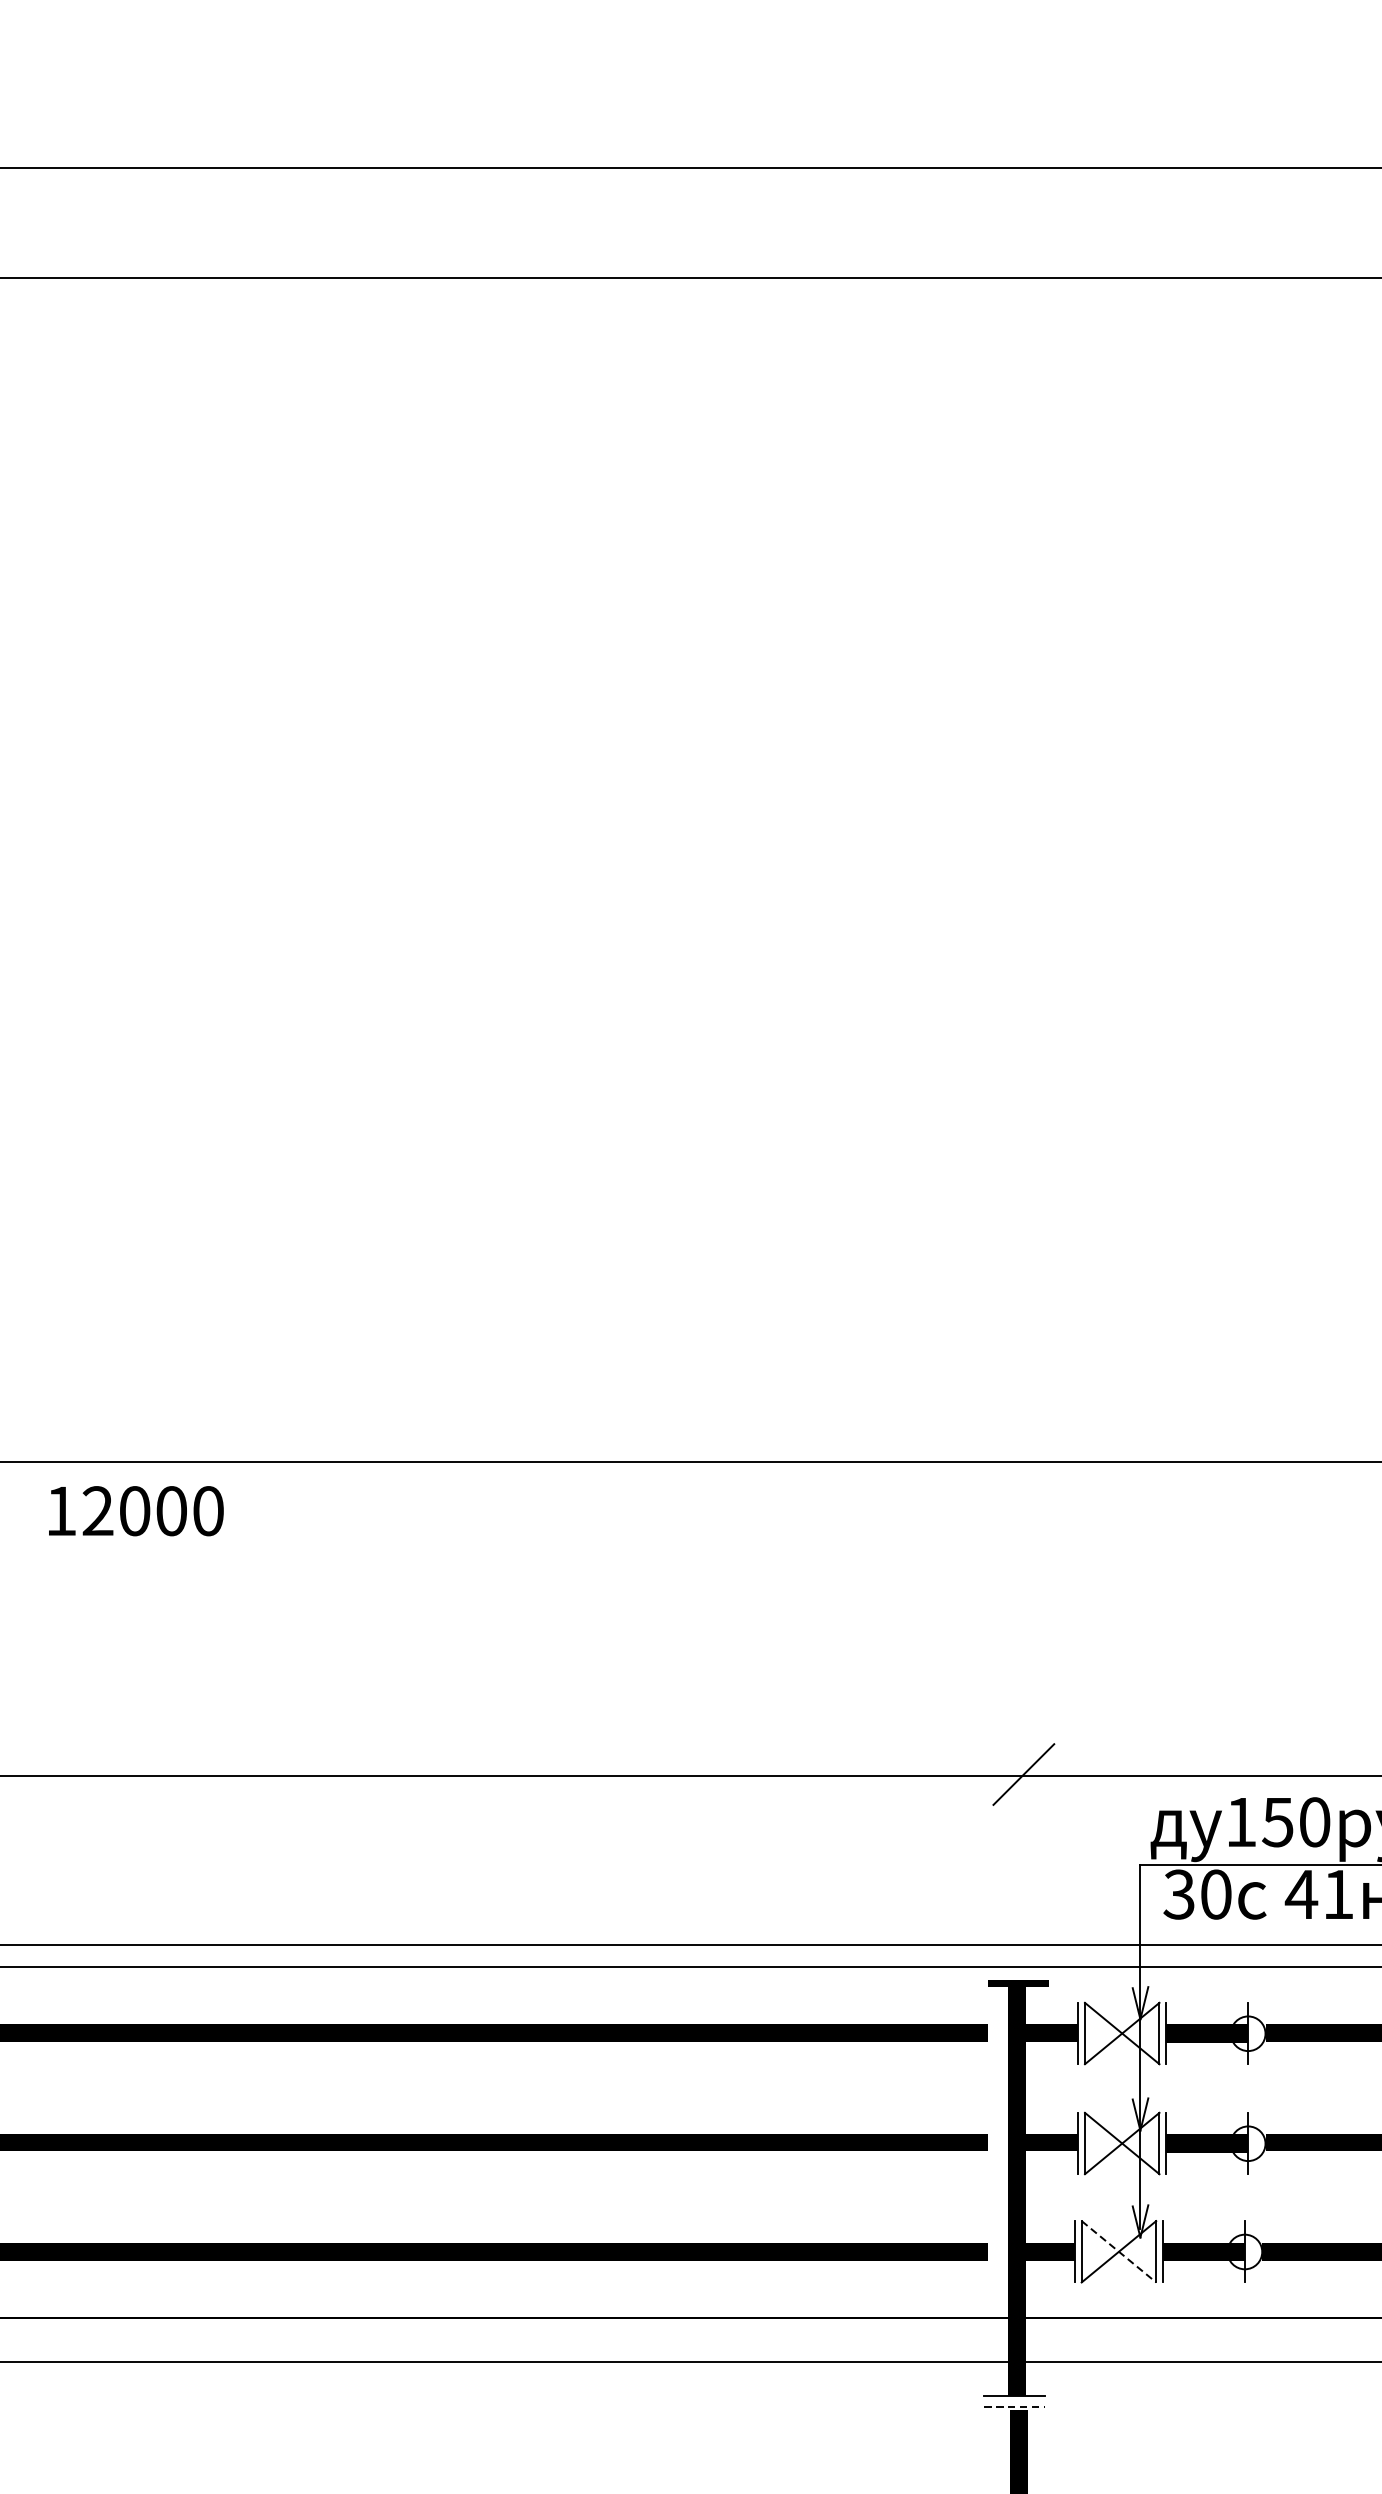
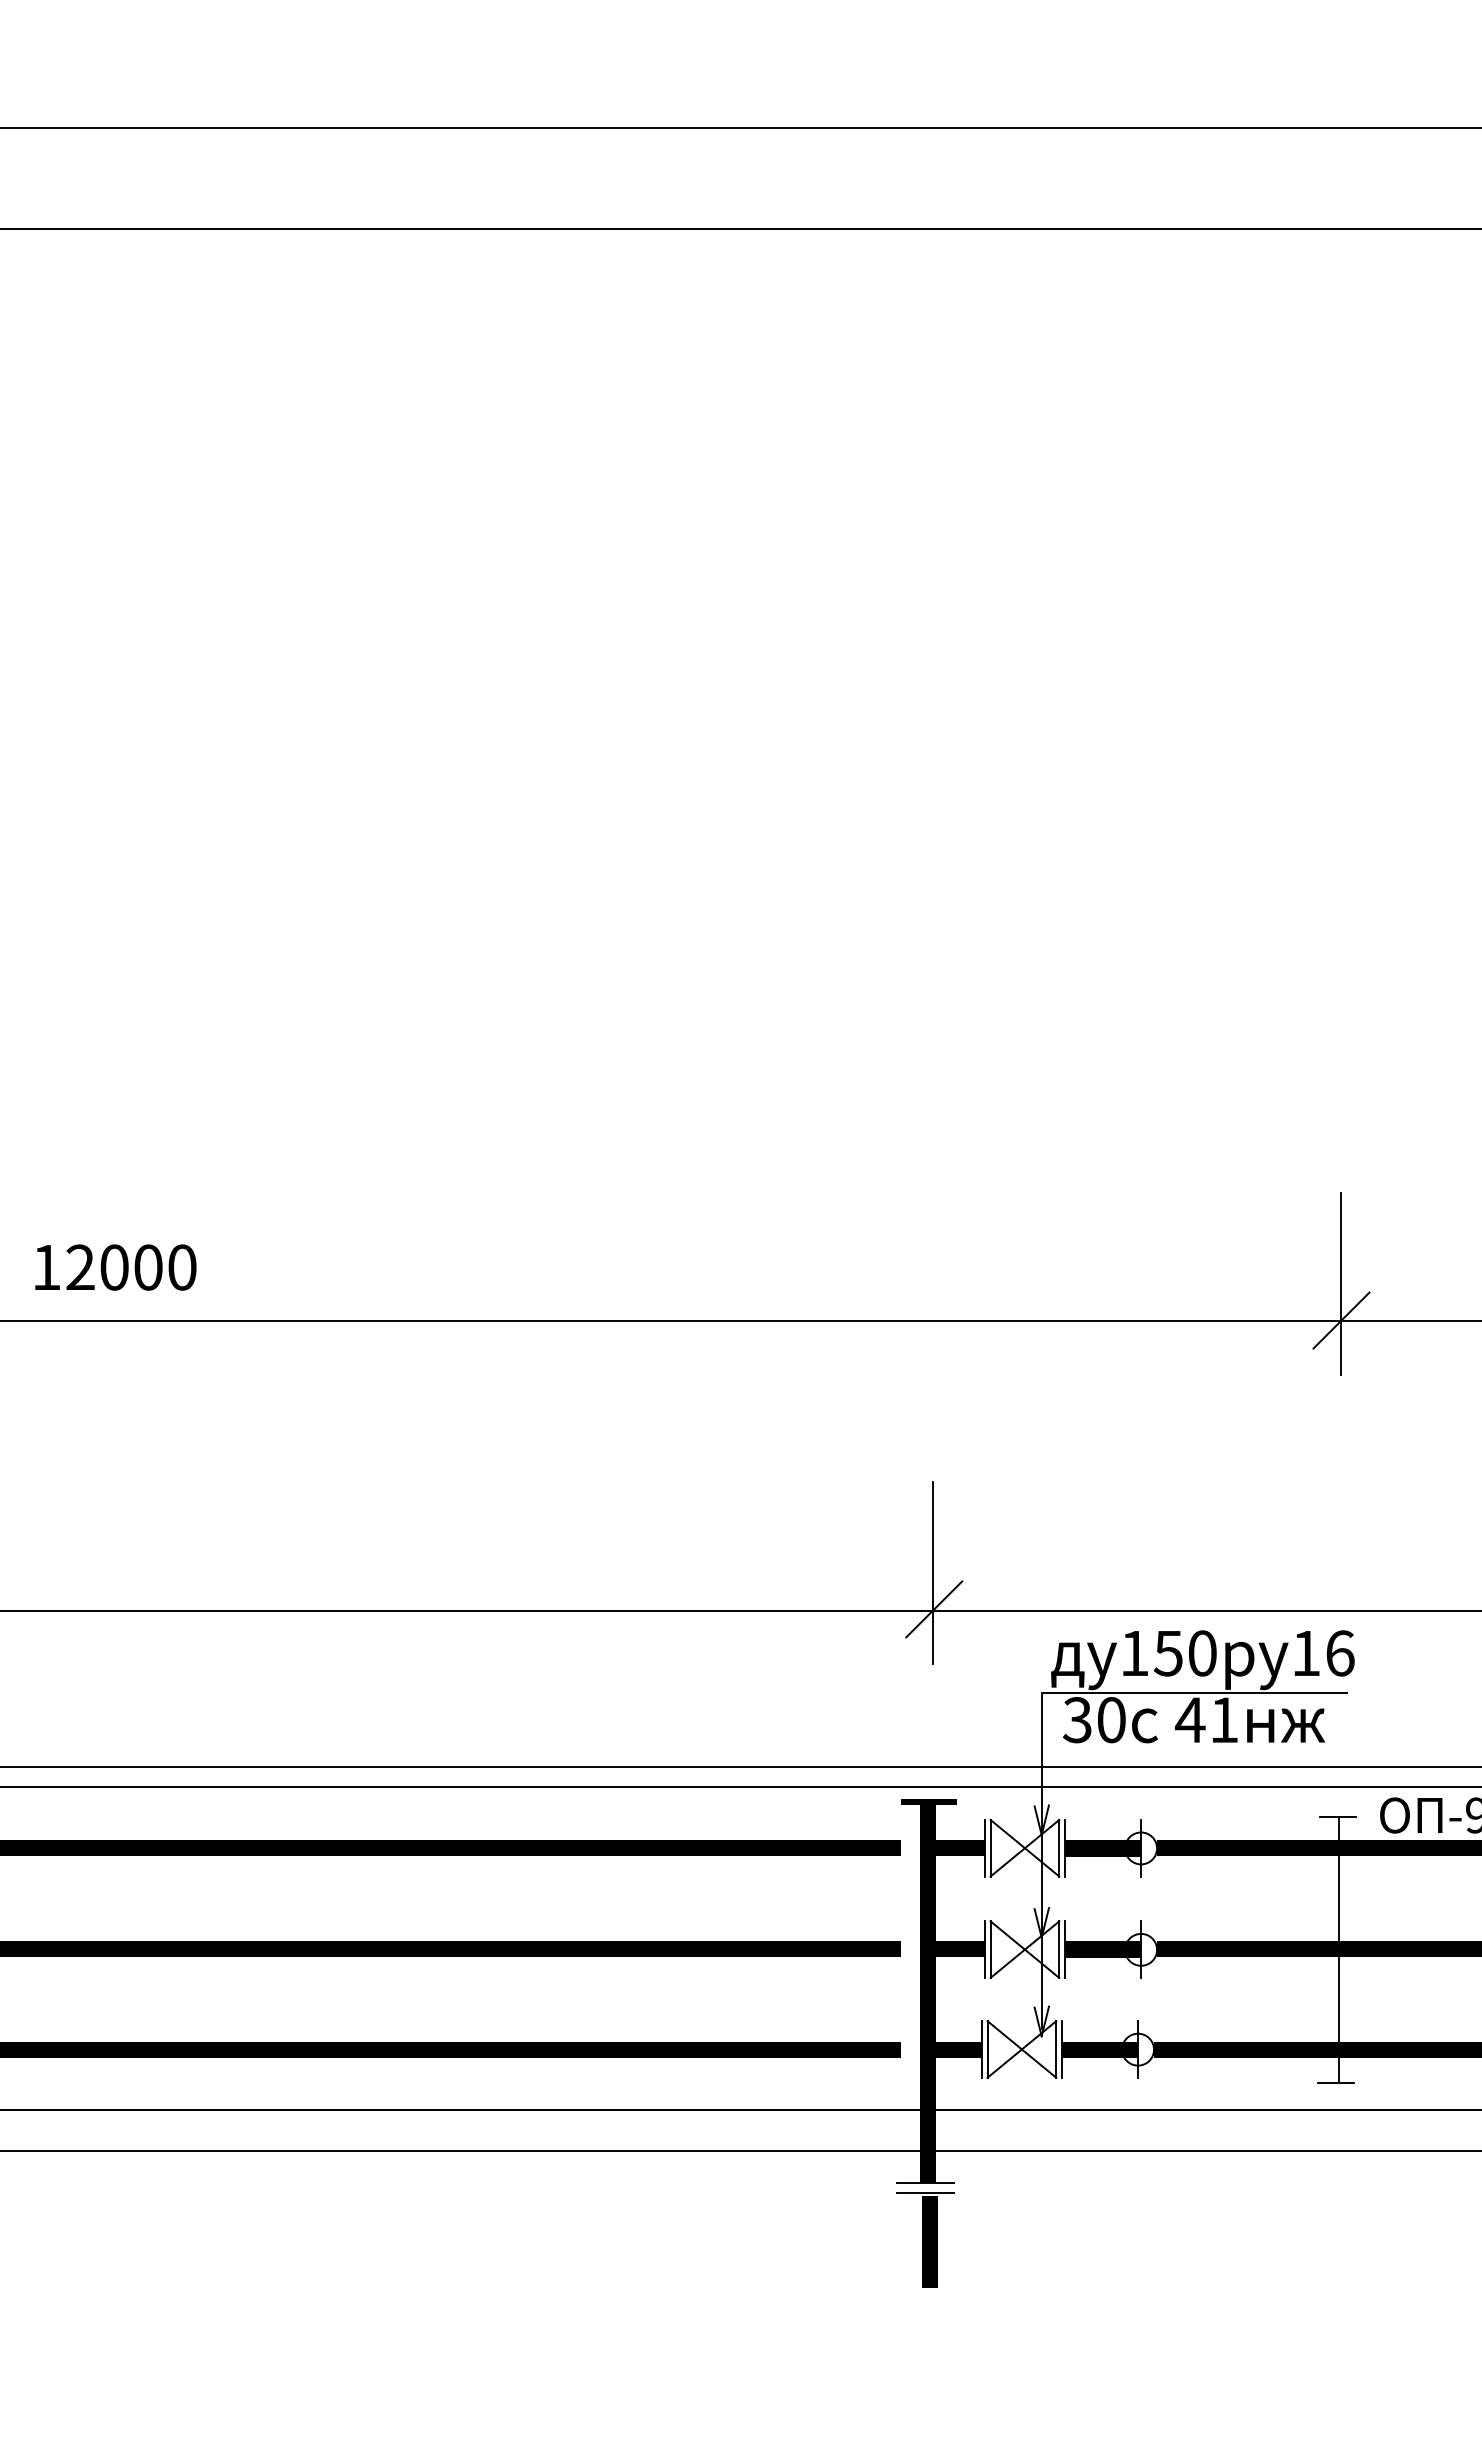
text: (135, 1511) -> (115, 1267), moved
line: (1021, 1734) -> (932, 1572), added
line: (1119, 2251) -> (1022, 2049), dashed -> solid
line: (1015, 2406) -> (926, 2192), dashed -> solid

